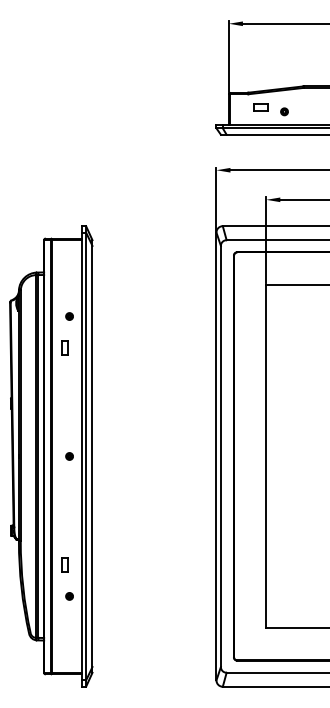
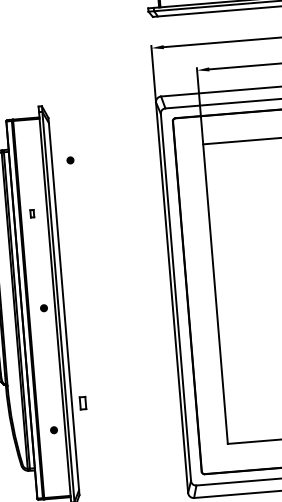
part: (69, 316) -> (70, 160), moved
part: (64, 347) -> (31, 213), size x0.6
part: (64, 564) -> (82, 402), moved

